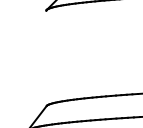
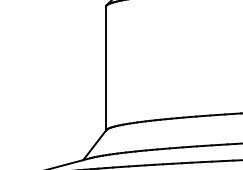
line: (46, 58) -> (105, 68), added

